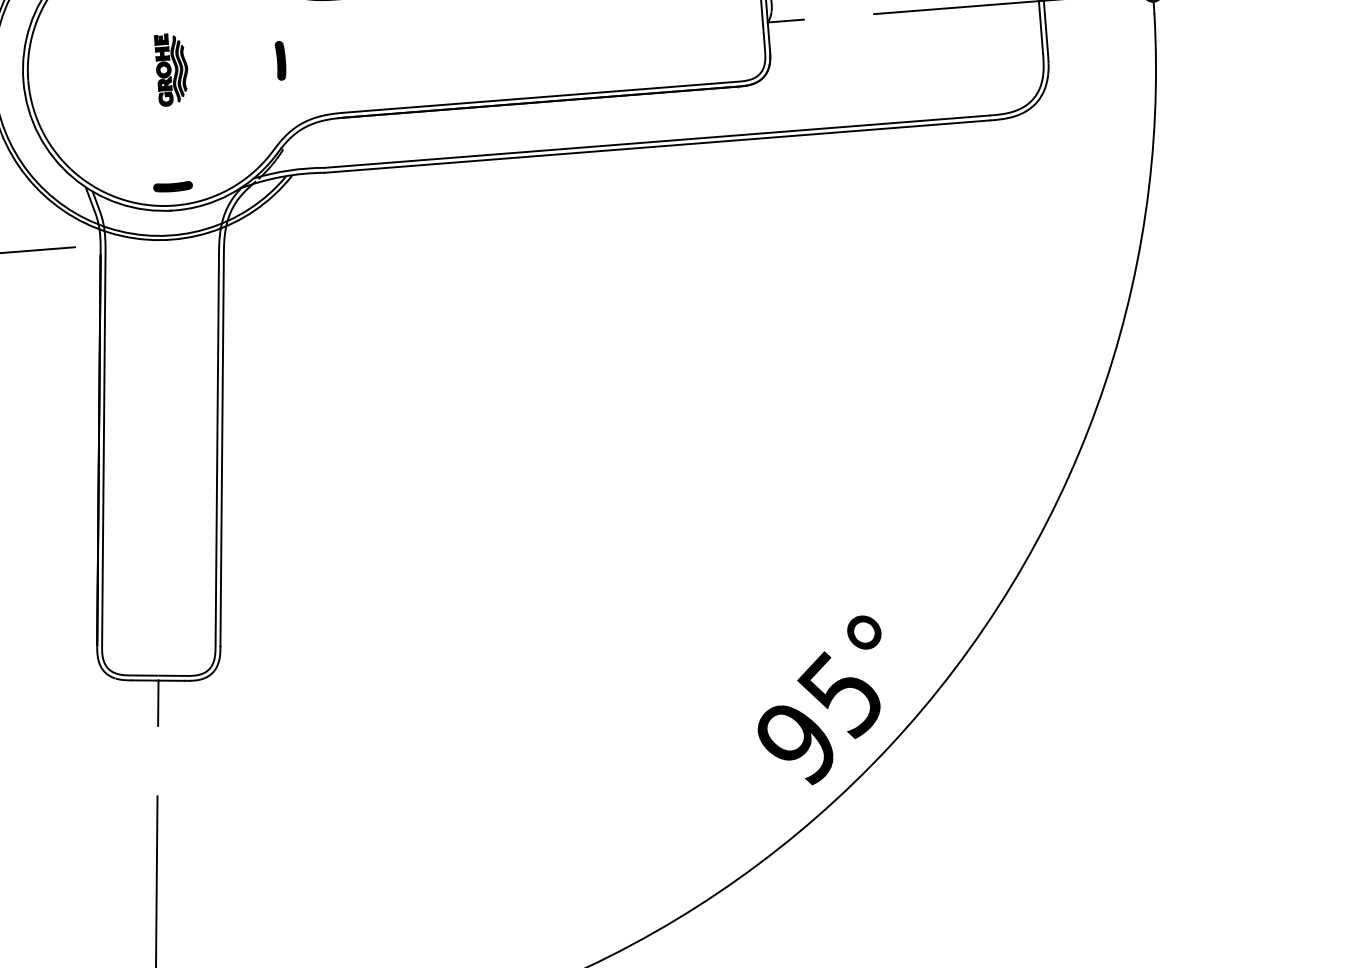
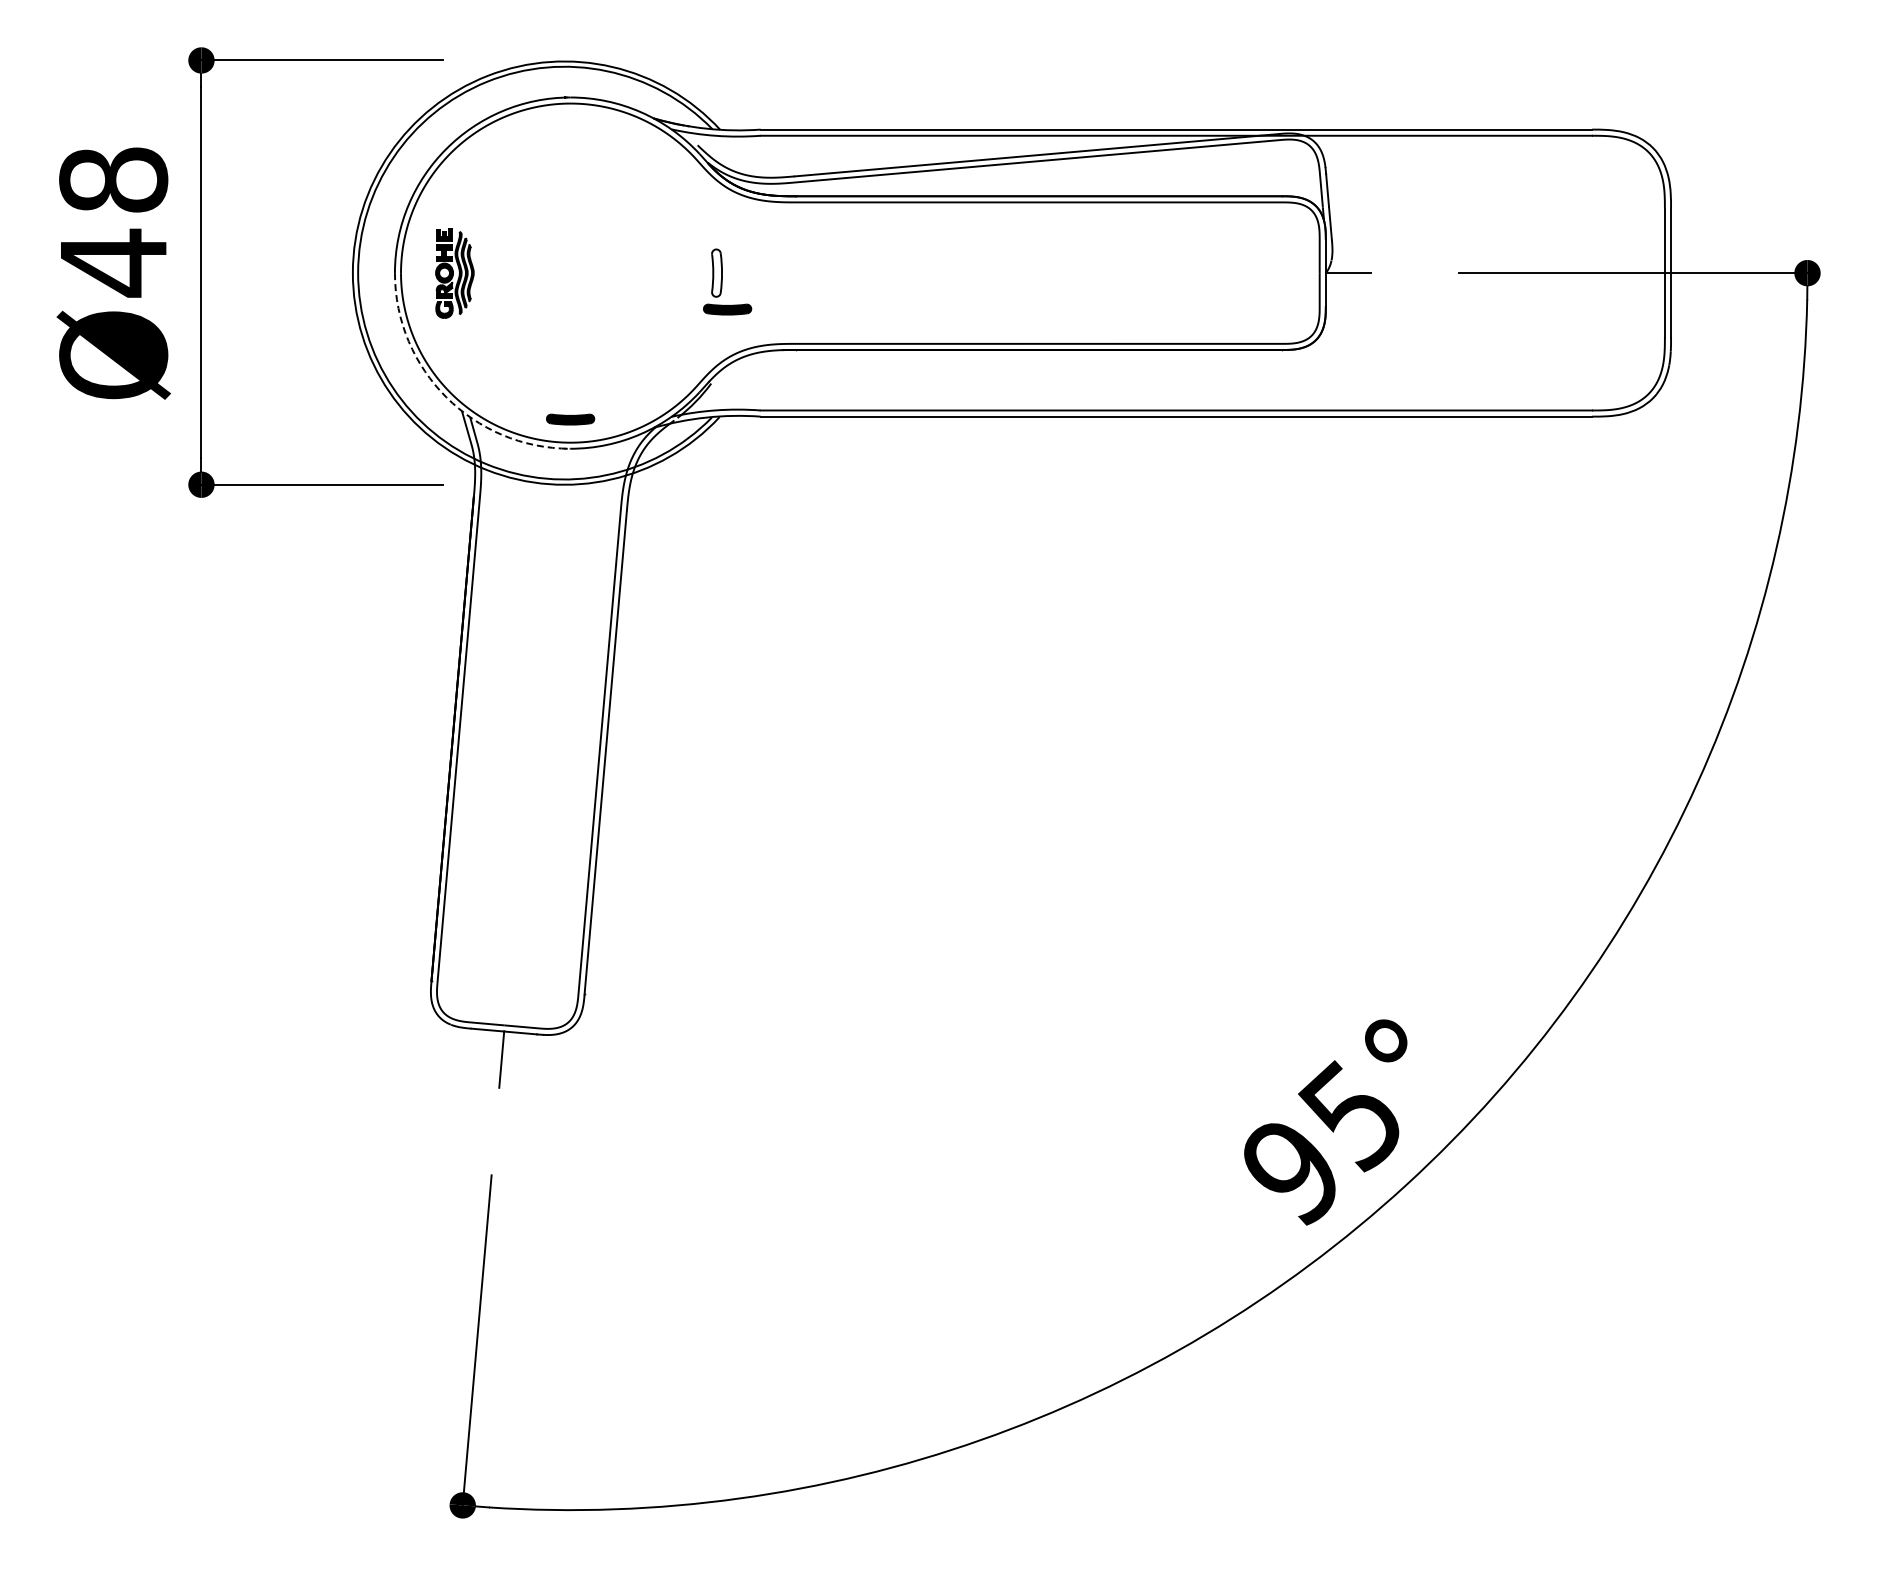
fill: (281, 60) -> (717, 272), removed
part: (171, 69) -> (454, 273), moved
part: (291, 89) -> (727, 309), added
arc: (72, 177) -> (446, 397), solid -> dashed

